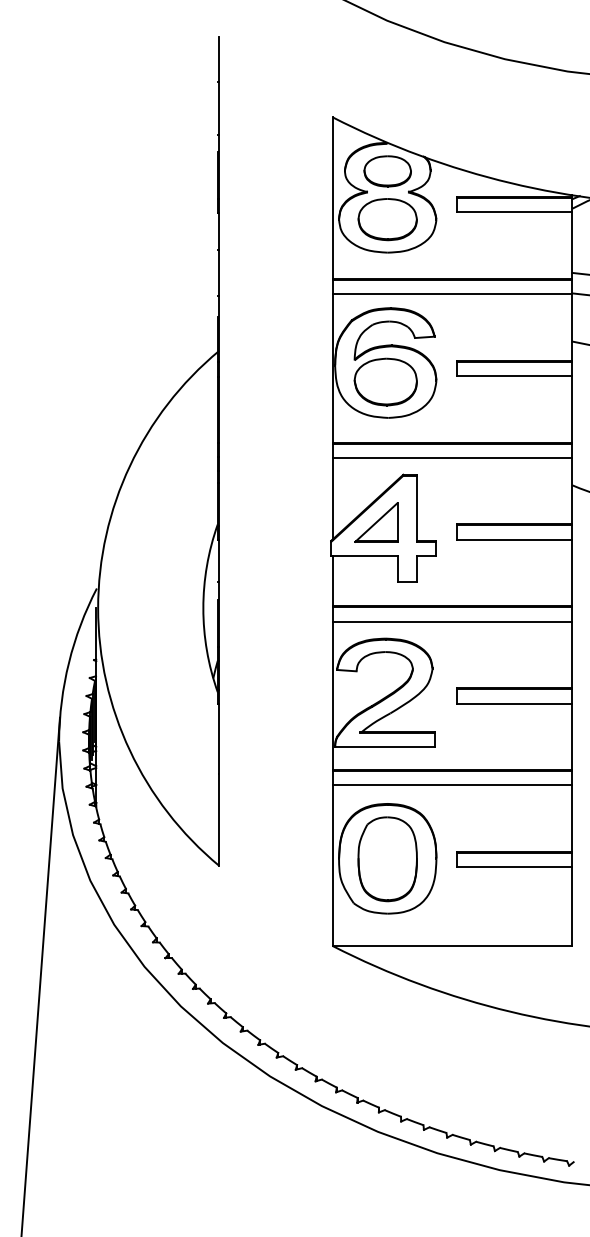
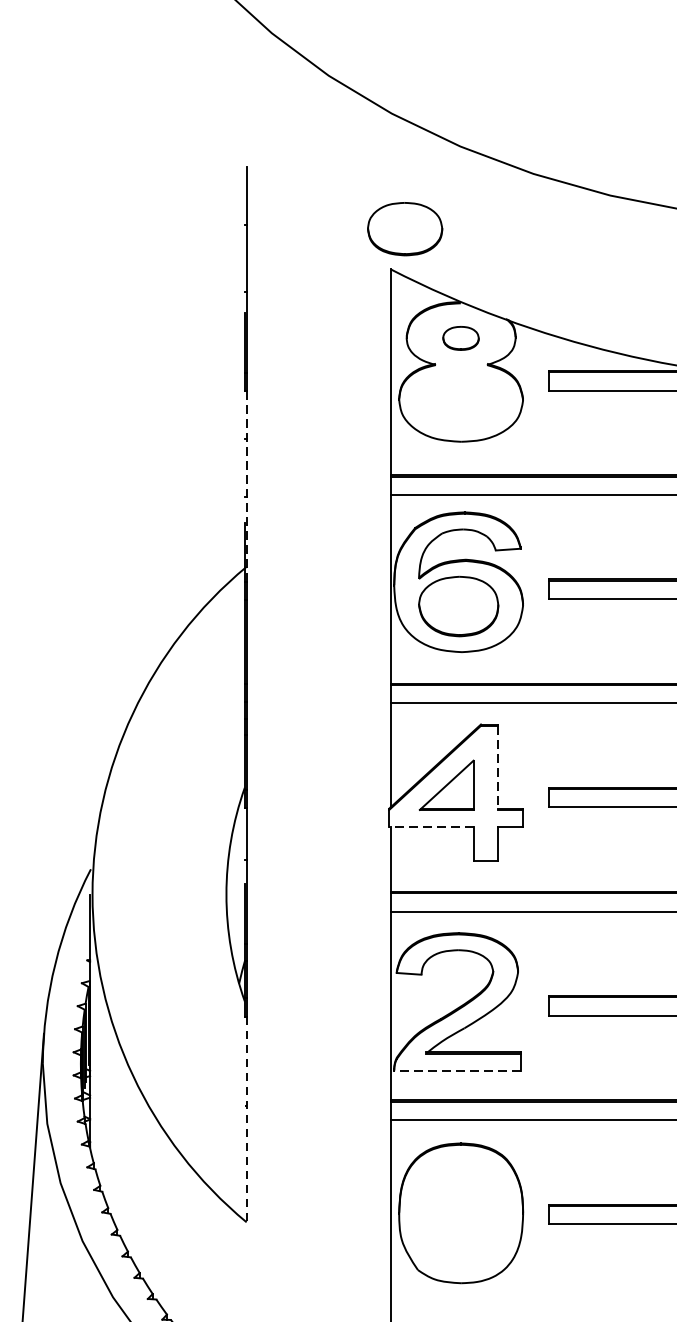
part: (387, 171) -> (460, 338), size x0.6
part: (387, 219) -> (404, 229), moved
line: (219, 287) -> (247, 486), solid -> dashed
line: (416, 509) -> (497, 768), solid -> dashed
line: (363, 555) -> (430, 827), solid -> dashed
line: (384, 747) -> (457, 1071), solid -> dashed
line: (219, 785) -> (247, 1120), solid -> dashed
part: (387, 859) -> (460, 1214), removed

